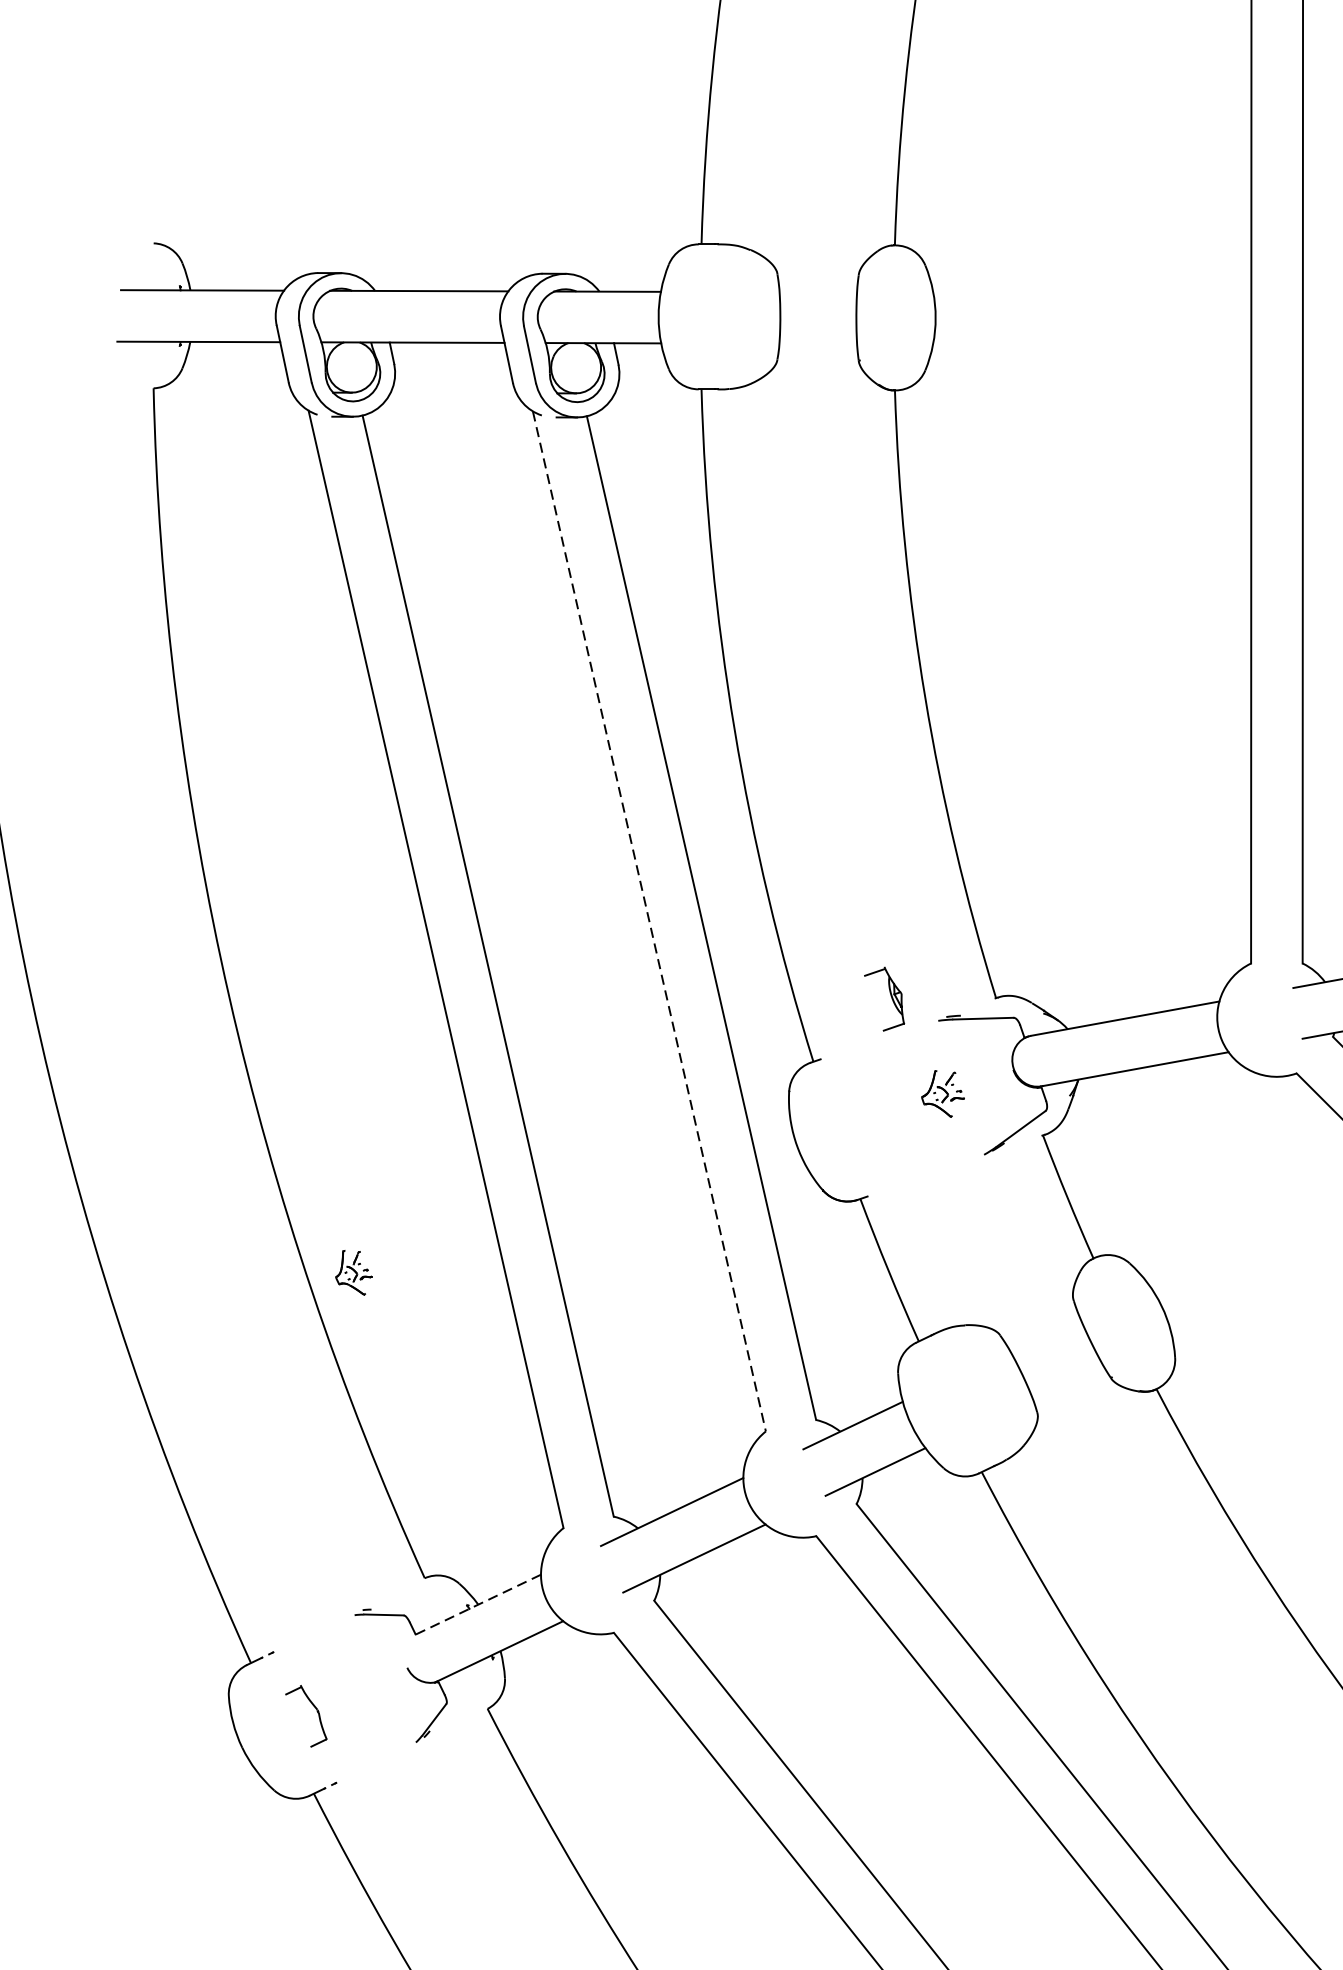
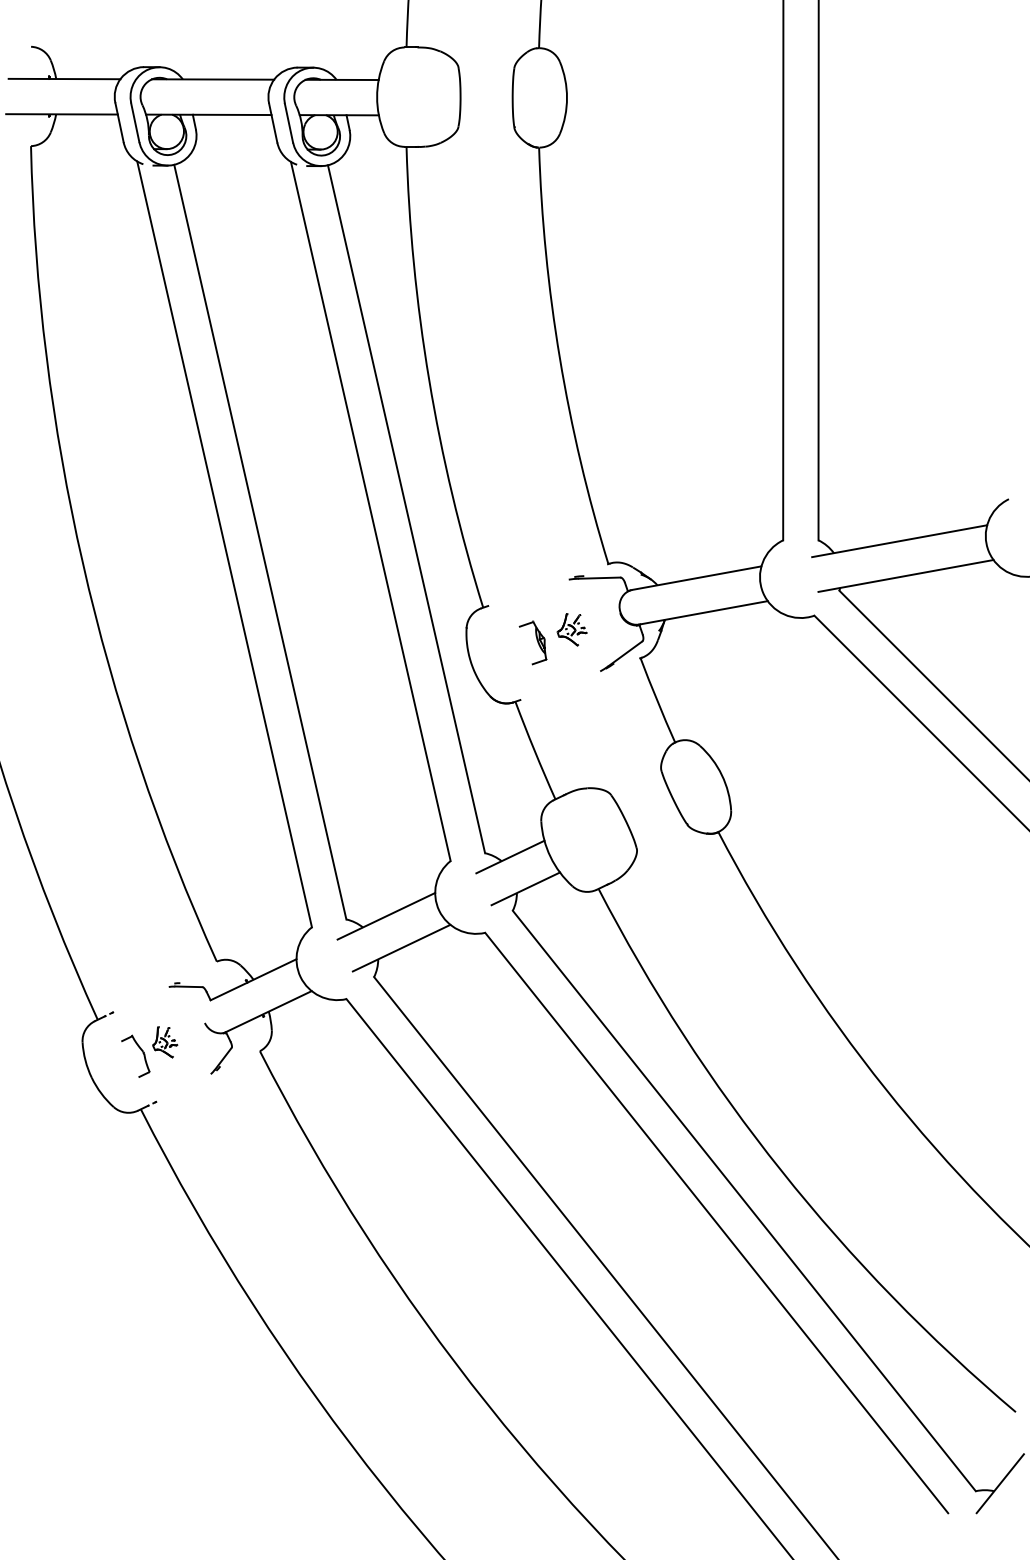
line: (648, 921) -> (370, 511), dashed -> solid
part: (883, 998) -> (532, 642), moved
part: (354, 1273) -> (165, 1042), moved
line: (478, 1604) -> (253, 979), dashed -> solid

